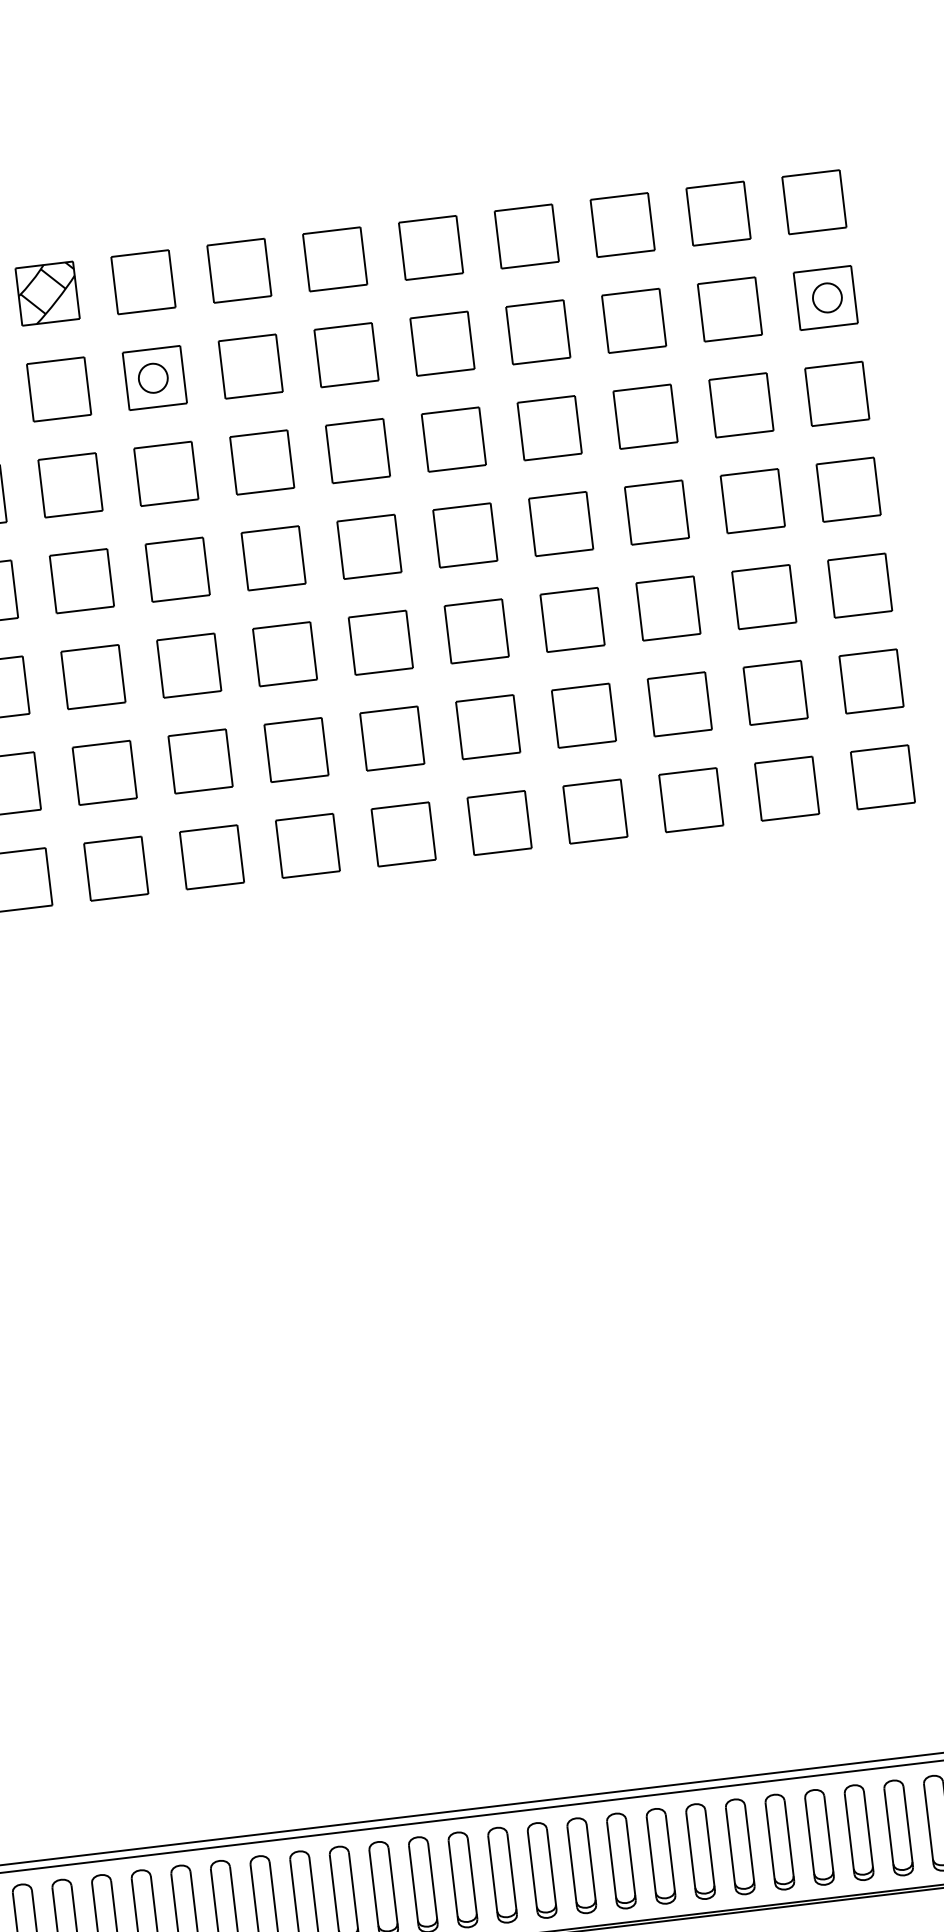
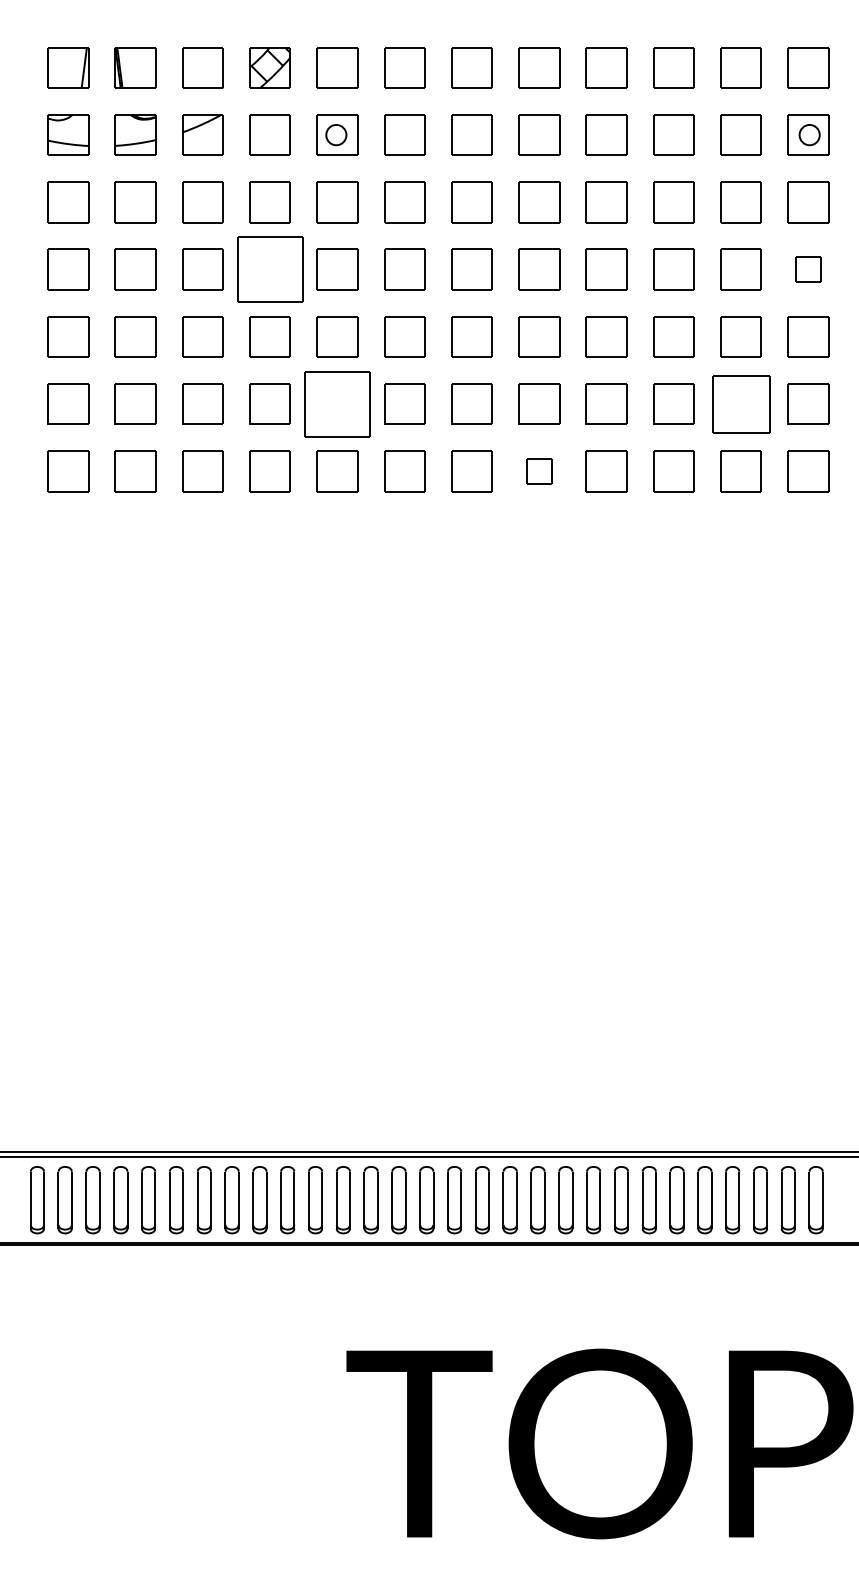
part: (848, 489) -> (808, 269), size x0.6
part: (80, 581) -> (269, 269), size x1.6
part: (774, 691) -> (740, 403), size x1.4
part: (200, 760) -> (337, 403), size x1.6
part: (499, 822) -> (539, 471), size x0.6

